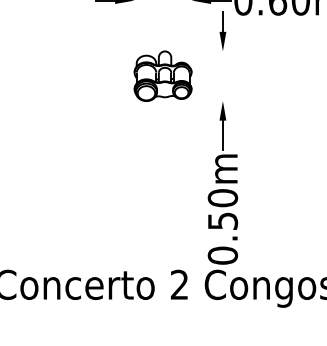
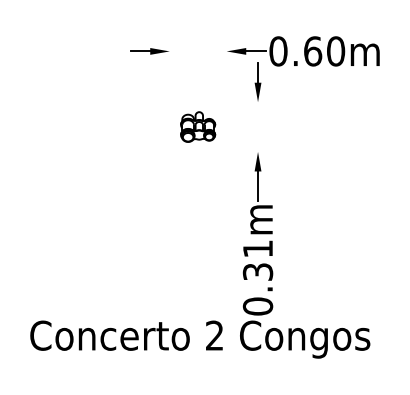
part: (162, 75) -> (197, 126), size x0.6
text: (222, 208) -> (257, 259), 0.50m -> 0.31m

